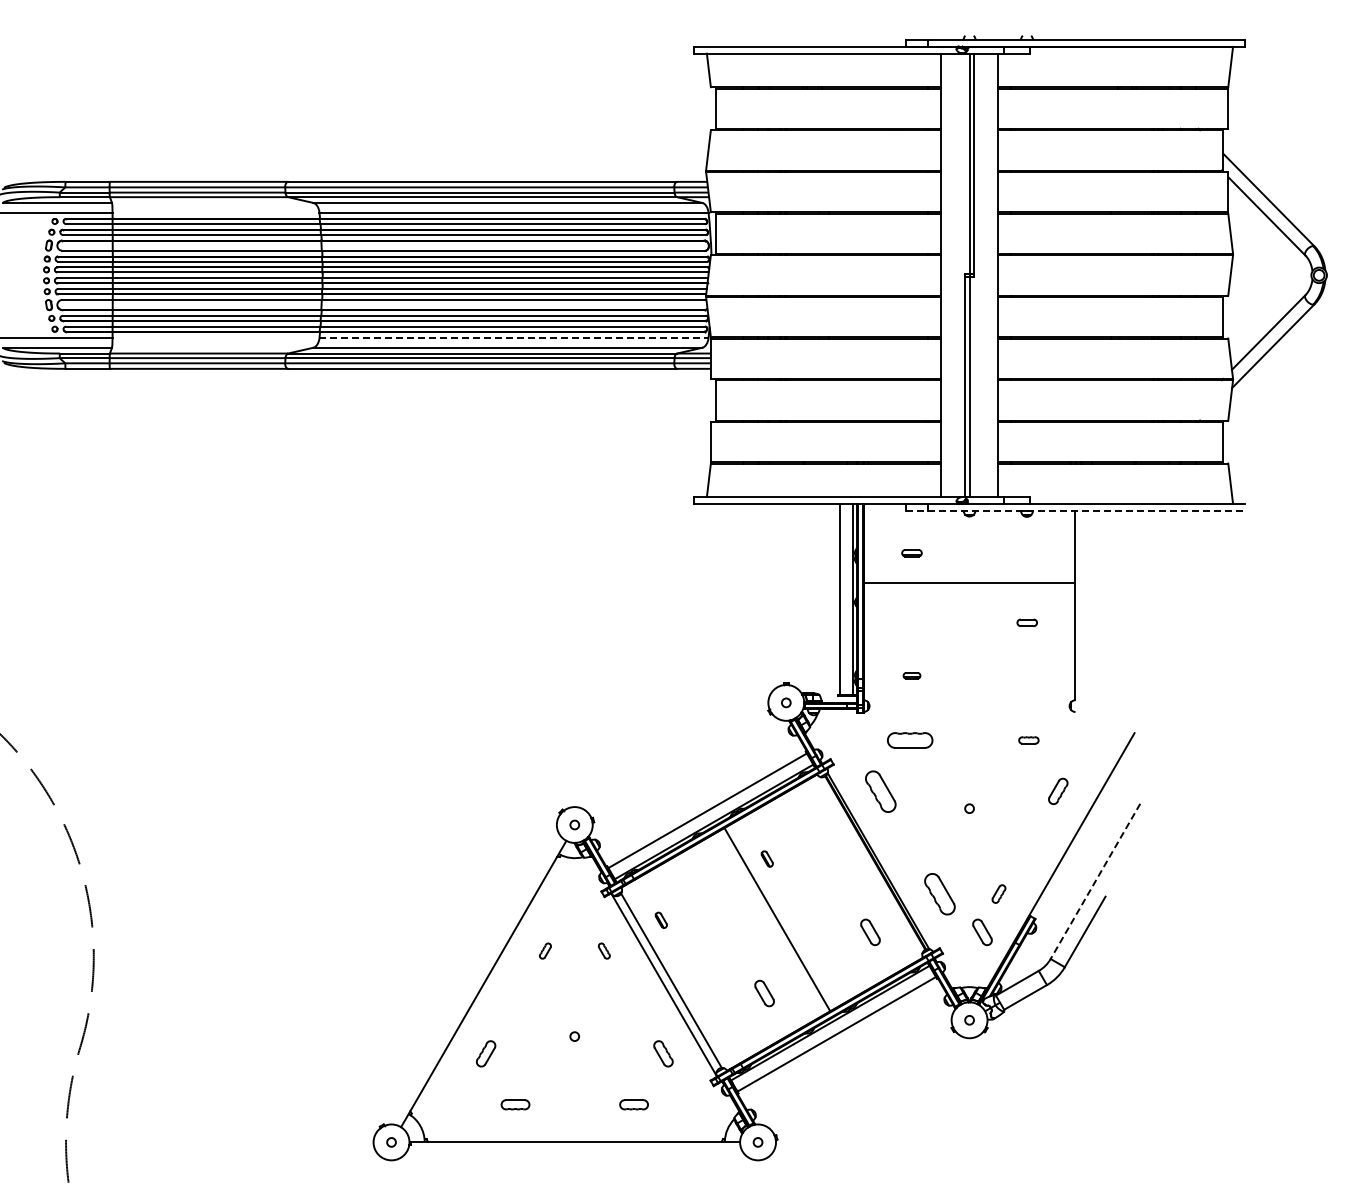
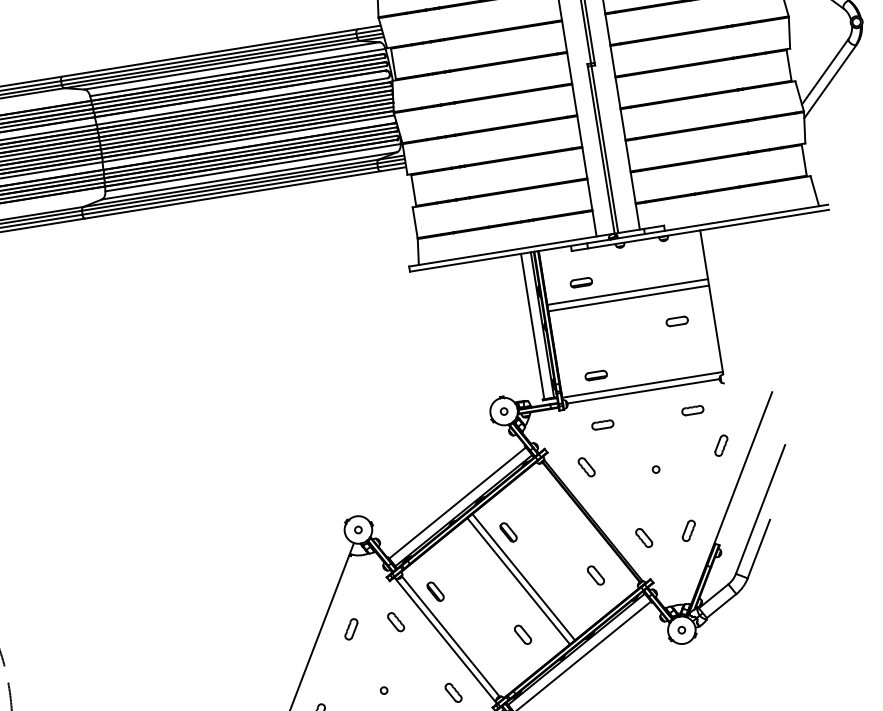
line: (514, 338) -> (253, 168), dashed -> solid
line: (1076, 510) -> (701, 230), dashed -> solid
part: (911, 552) -> (580, 282), size x1.43
line: (969, 574) -> (627, 291), added
part: (1027, 622) -> (677, 321), size x1.43
part: (911, 675) -> (595, 375), size x1.67
line: (969, 697) -> (642, 385), added
line: (969, 705) -> (643, 391), added
part: (910, 740) -> (602, 425), size x0.62
part: (1028, 740) -> (692, 410), size x1.43
part: (880, 790) -> (586, 466), size x0.62
part: (767, 858) -> (508, 531), size x1.67
line: (1095, 881) -> (760, 509), dashed -> solid
part: (940, 893) -> (644, 537), size x0.62
part: (998, 893) -> (688, 530), size x1.43
part: (661, 920) -> (435, 591), size x1.67
line: (769, 923) -> (518, 581), added
part: (982, 931) -> (680, 561), removed
part: (545, 950) -> (351, 628), size x1.67
part: (604, 950) -> (396, 621), size x1.67

